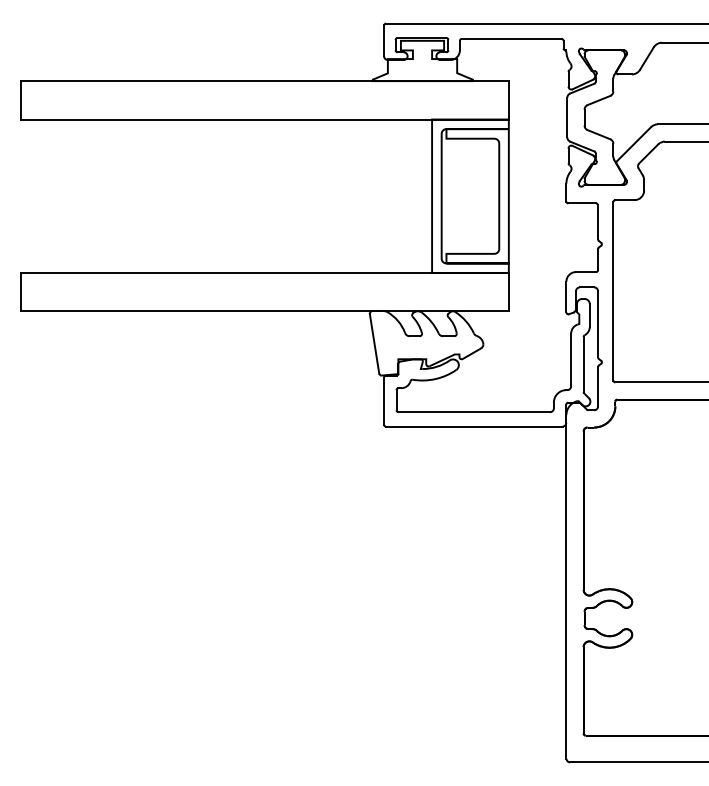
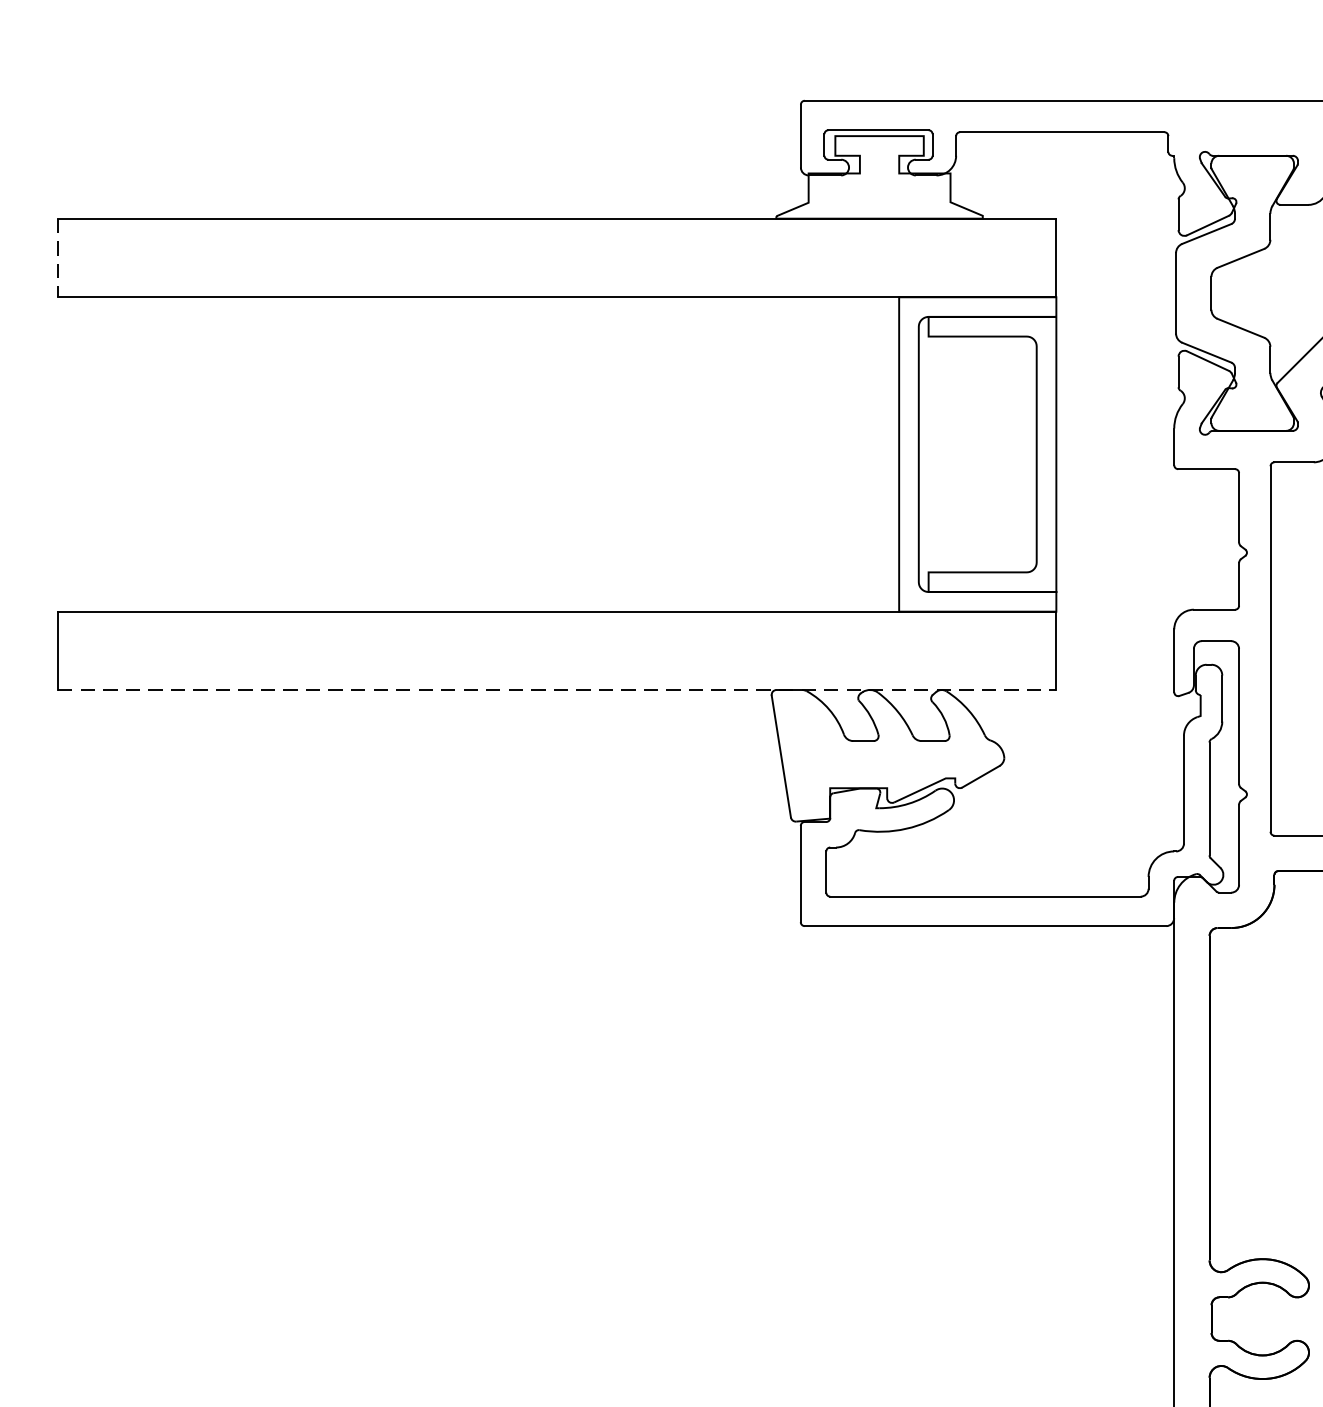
line: (21, 100) -> (58, 258), solid -> dashed
line: (265, 311) -> (558, 690), solid -> dashed

